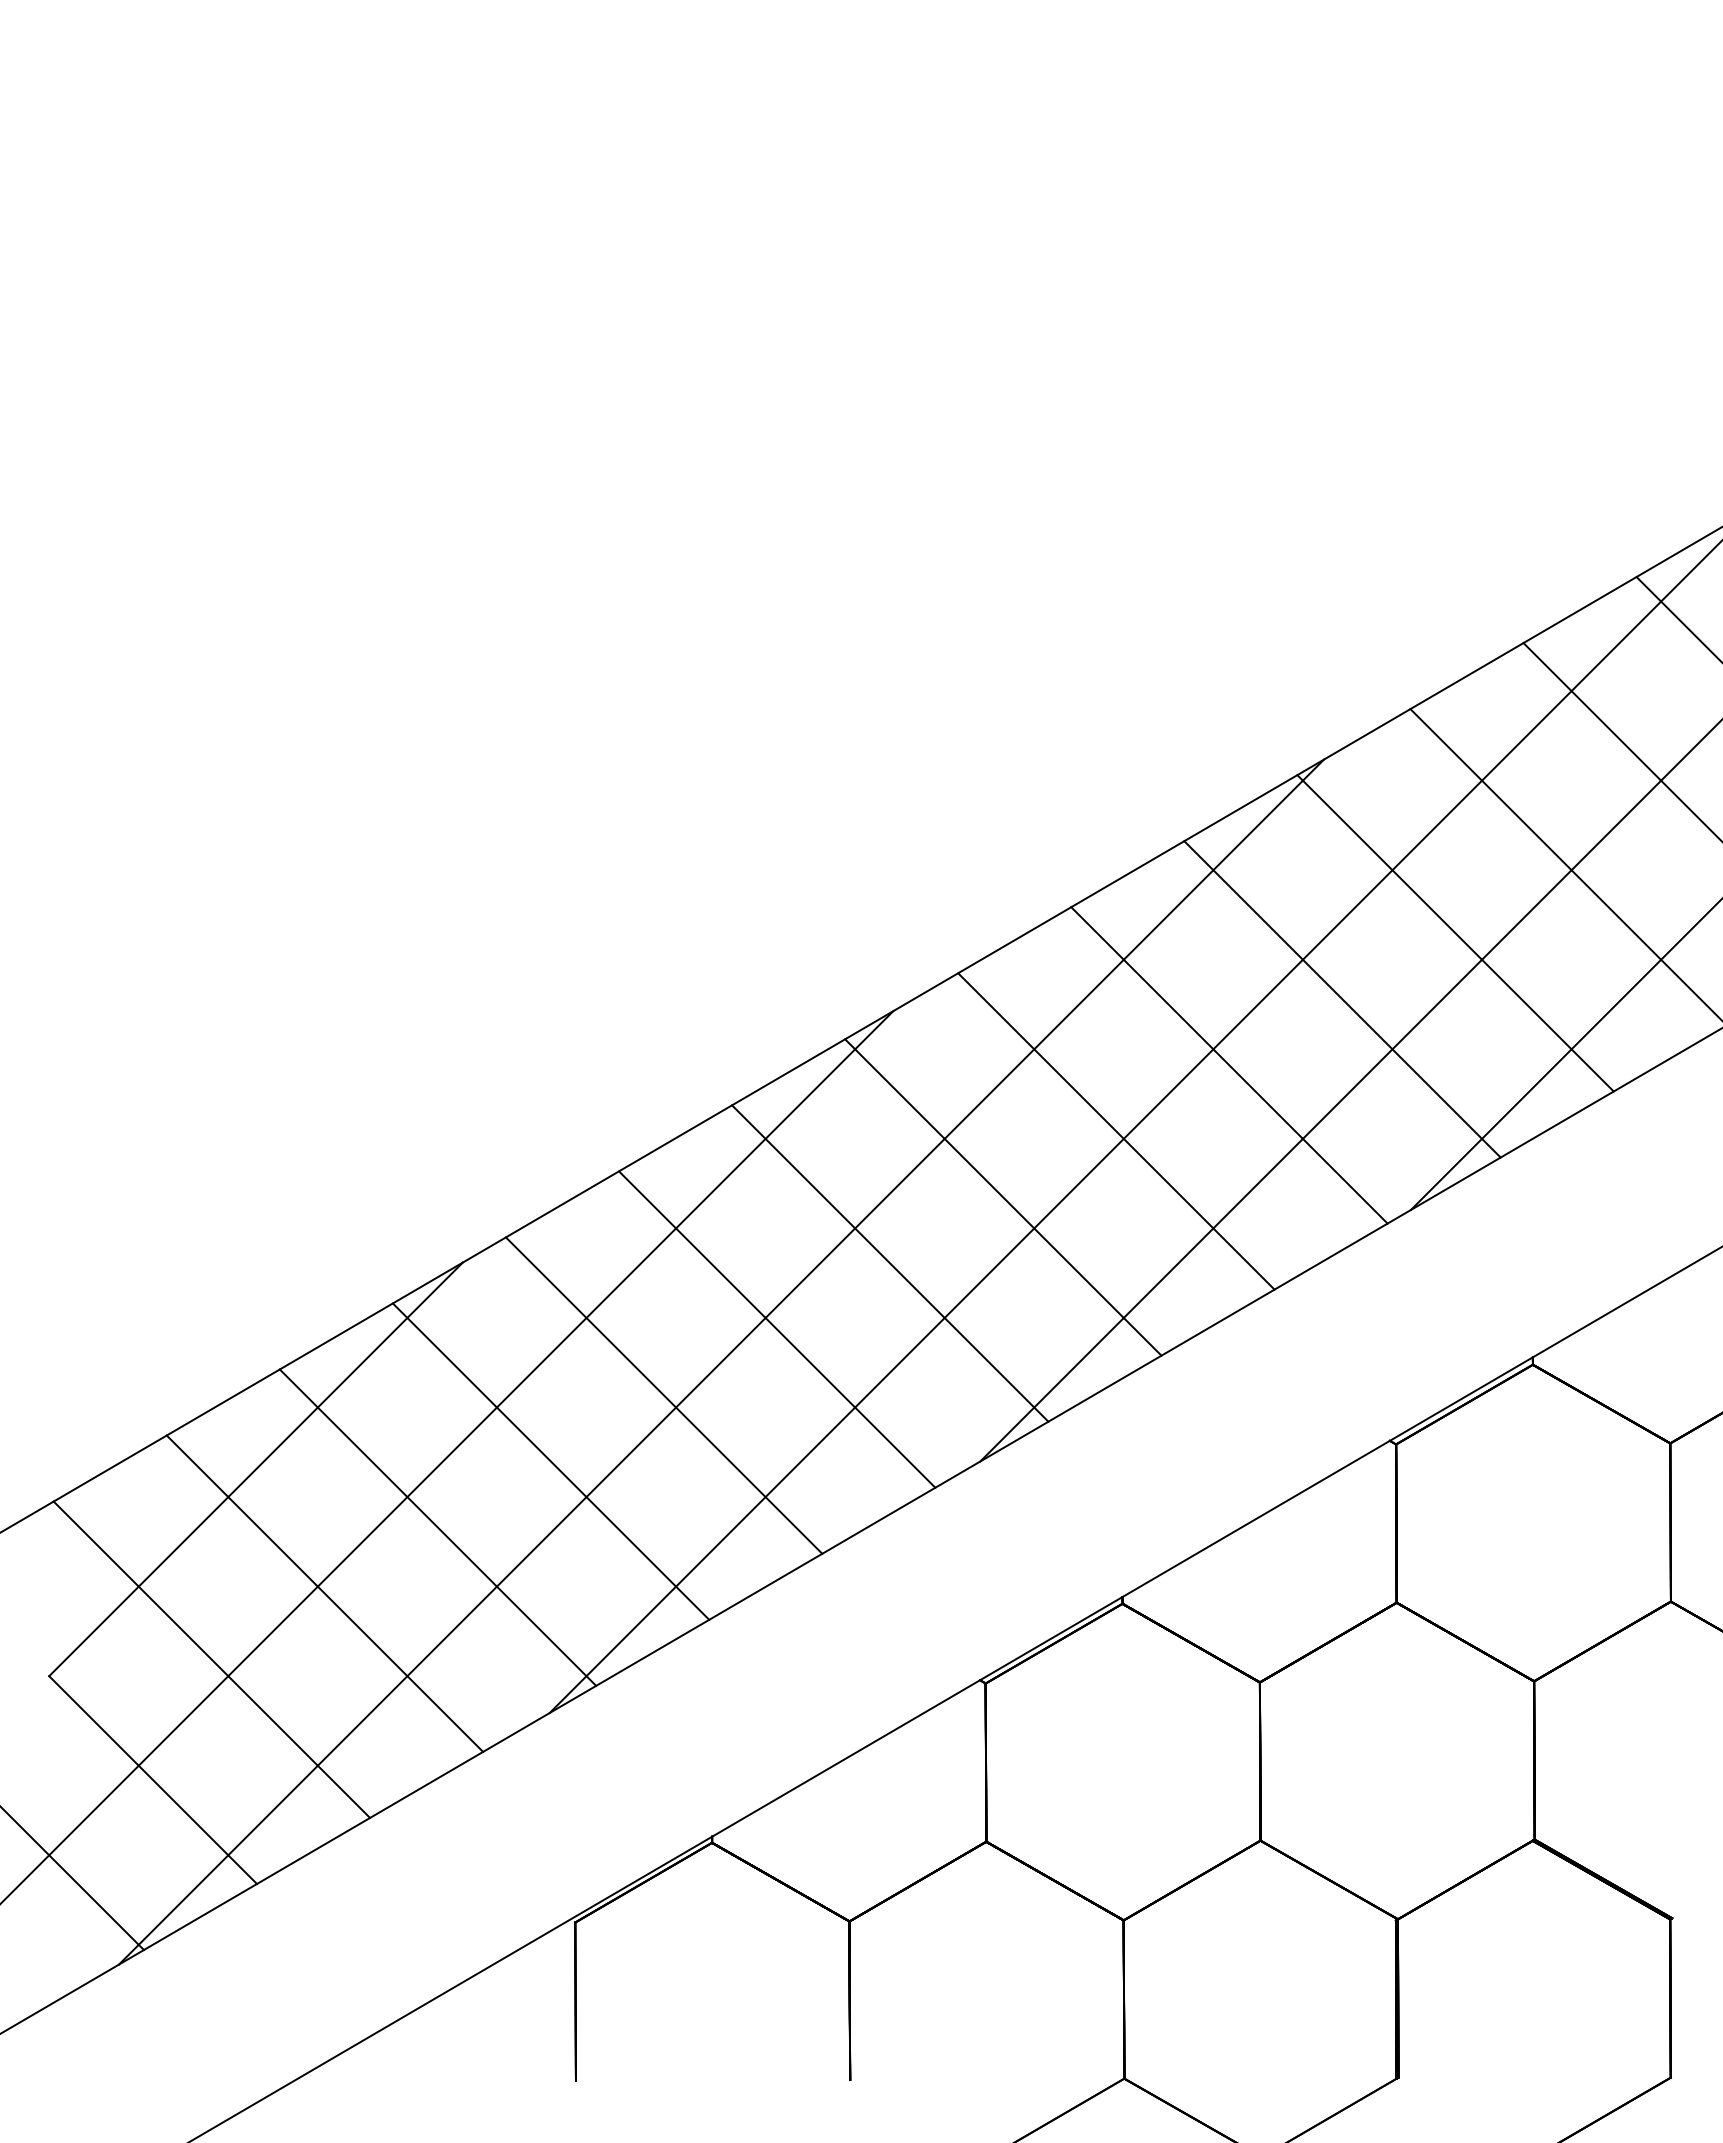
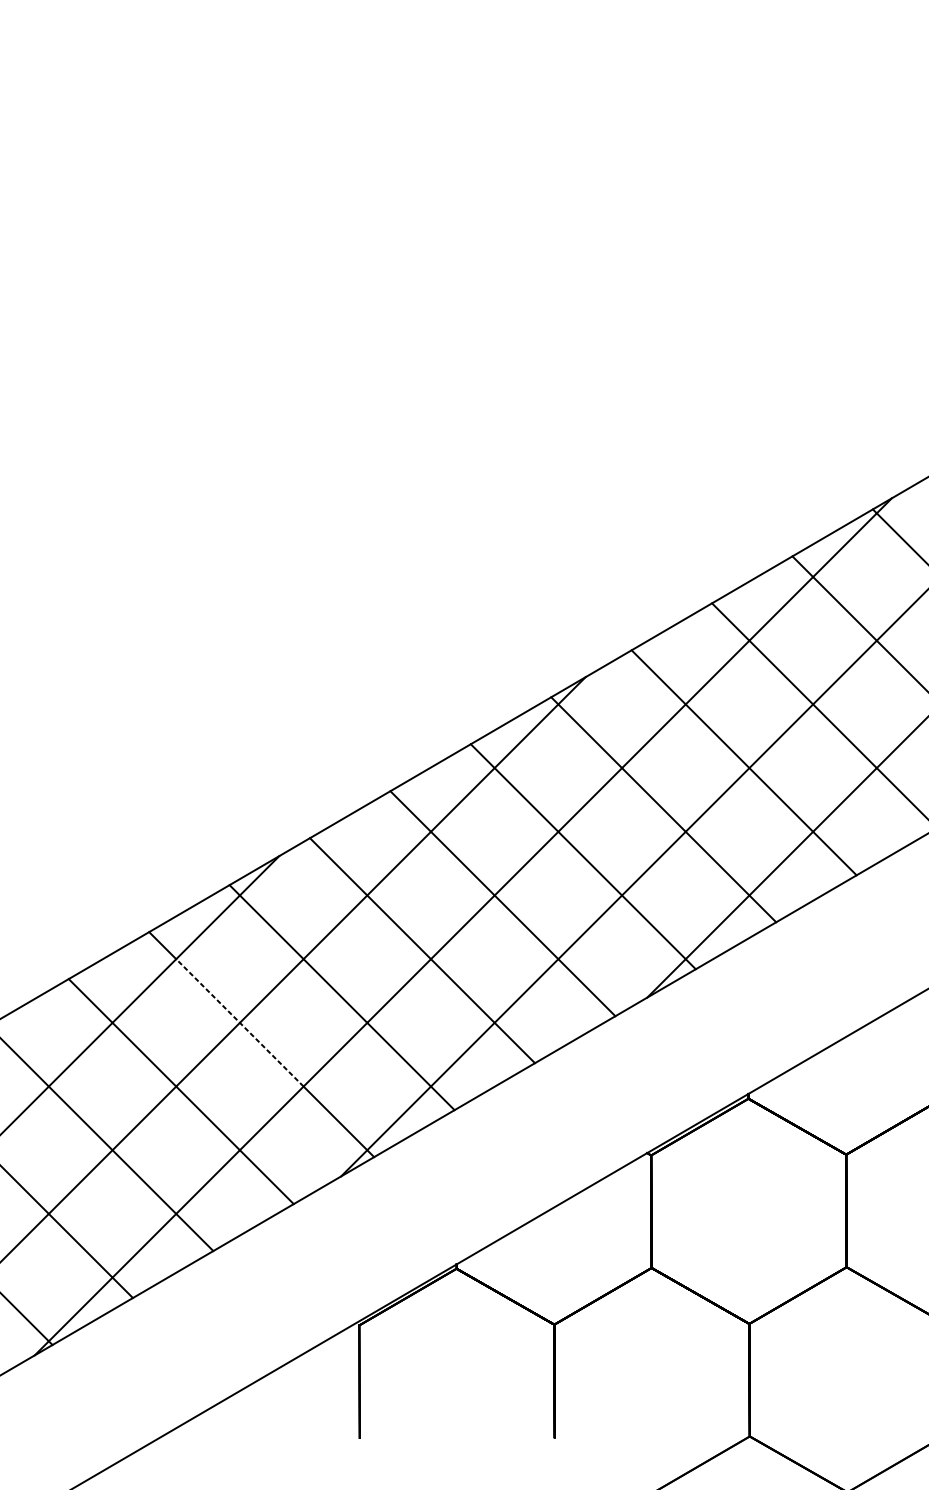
line: (407, 1497) -> (239, 1023), solid -> dashed

